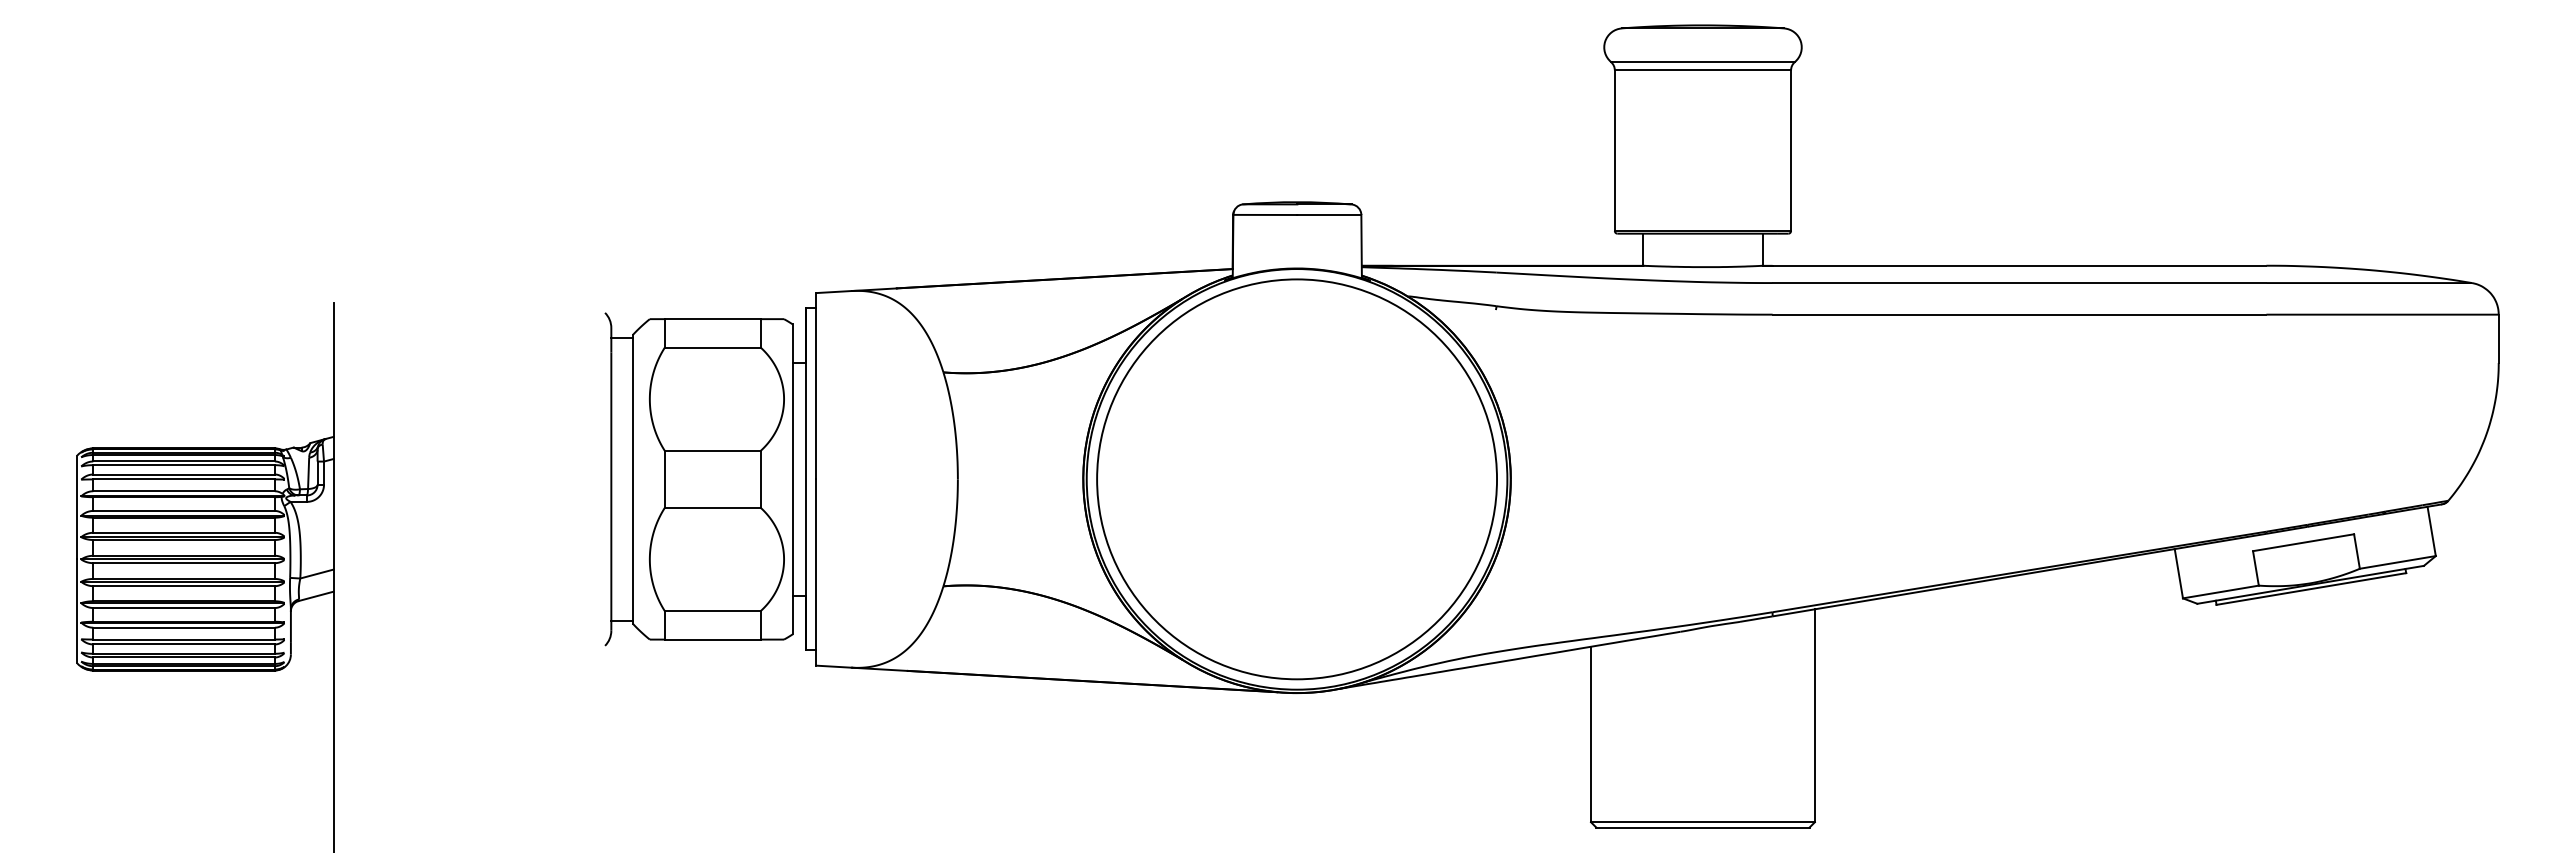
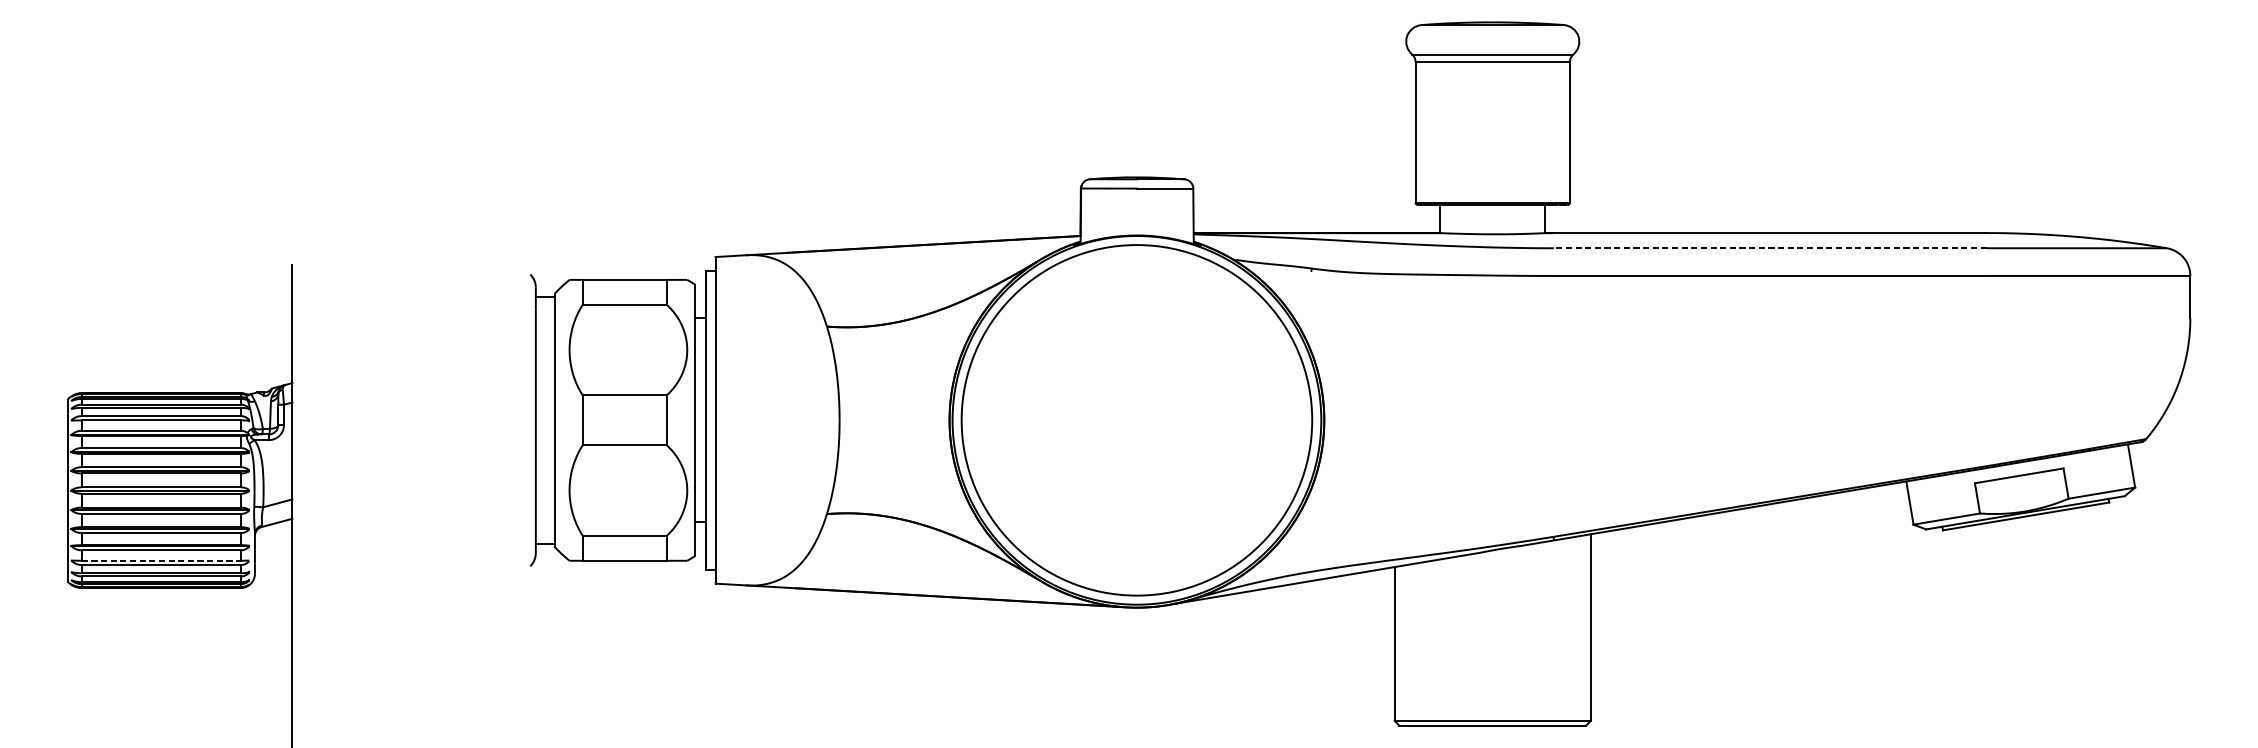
line: (2019, 283) -> (1770, 248), solid -> dashed
line: (184, 639) -> (161, 560), solid -> dashed

